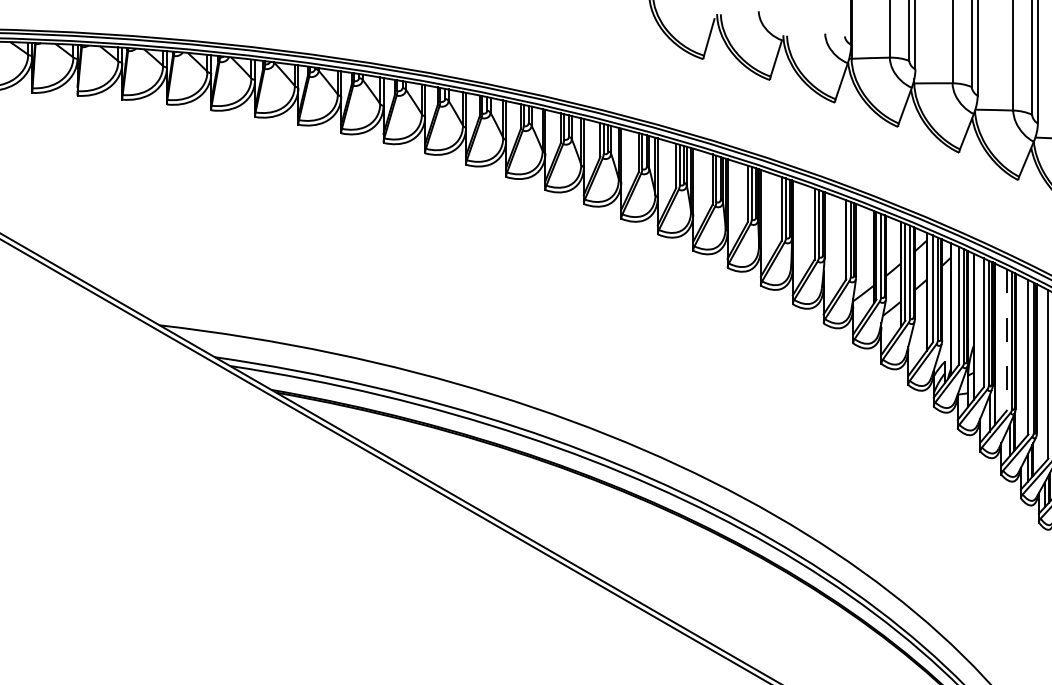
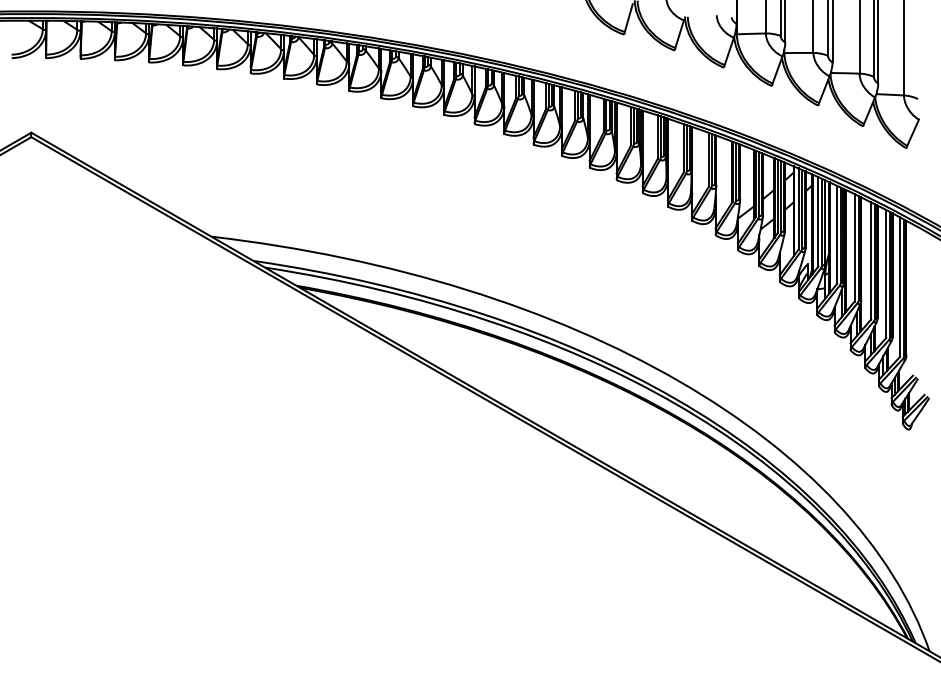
line: (1006, 339) -> (854, 247), dashed -> solid

